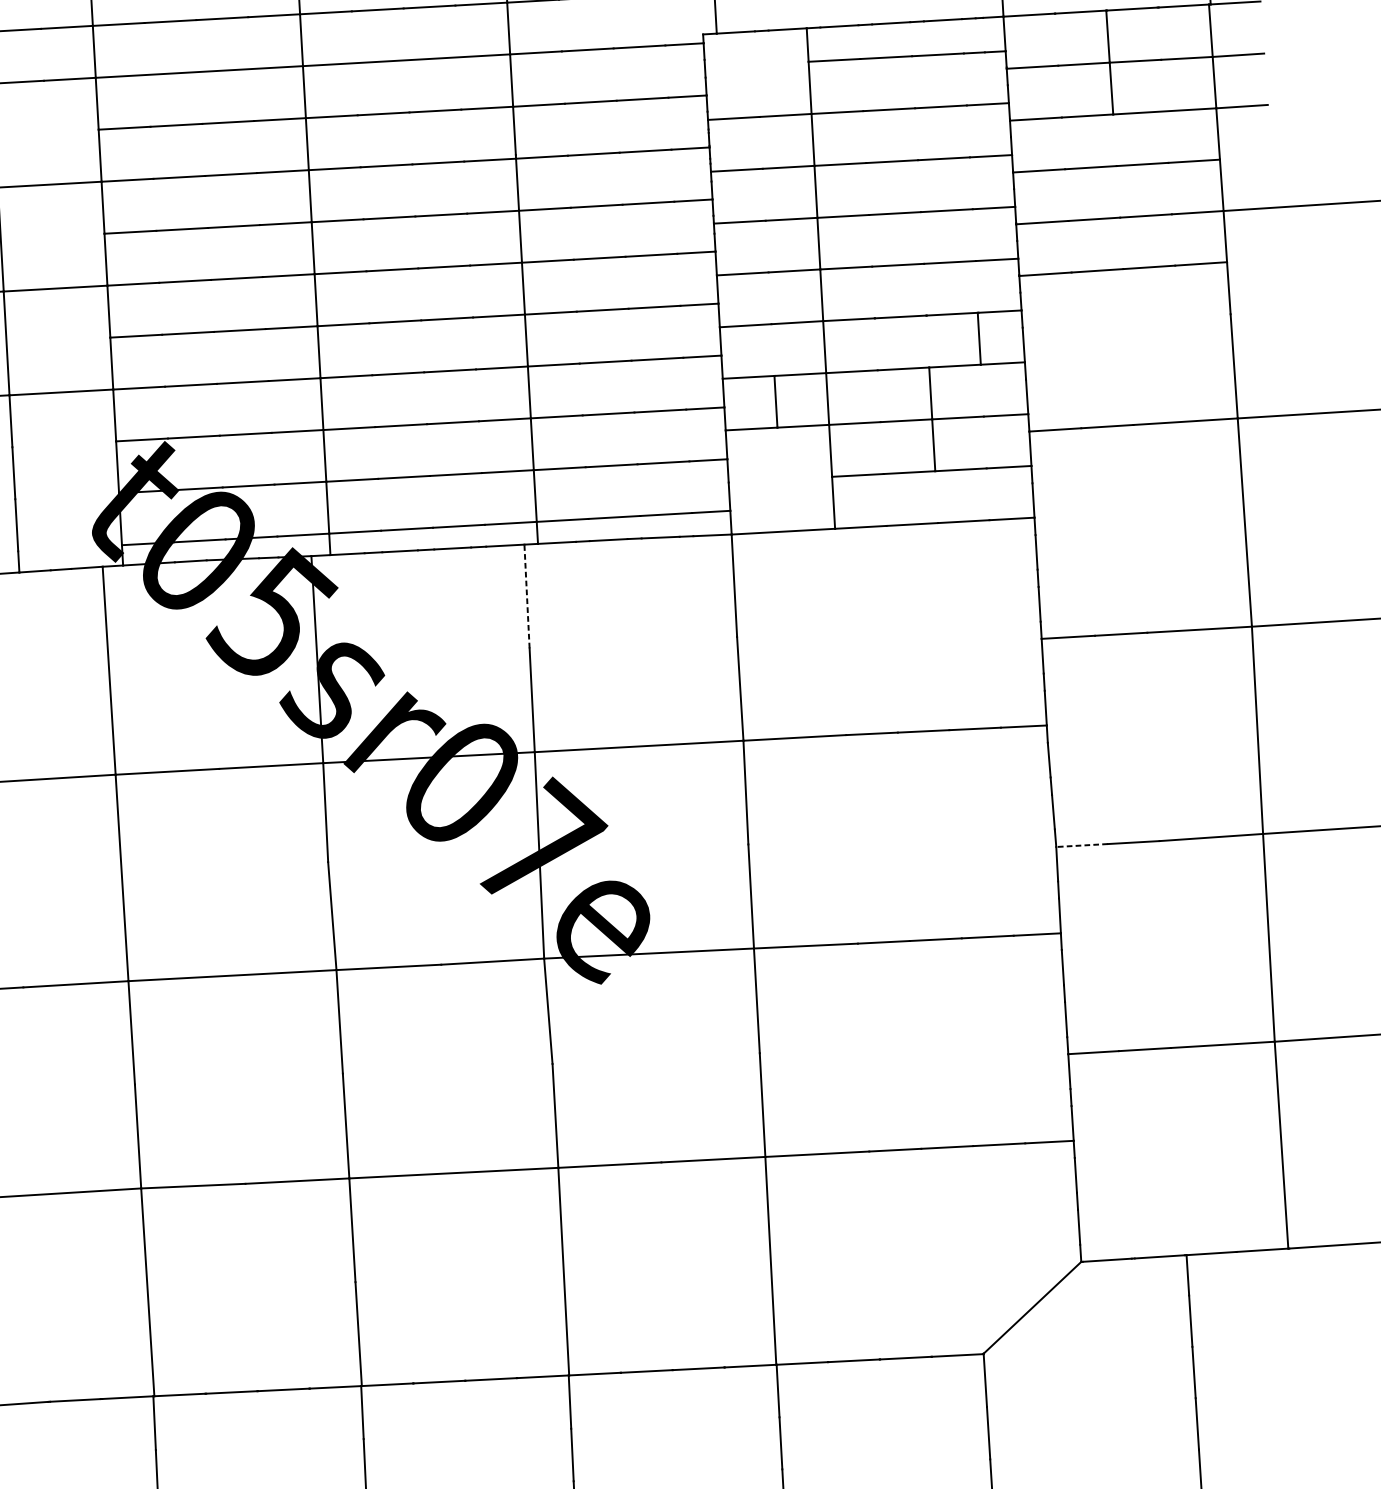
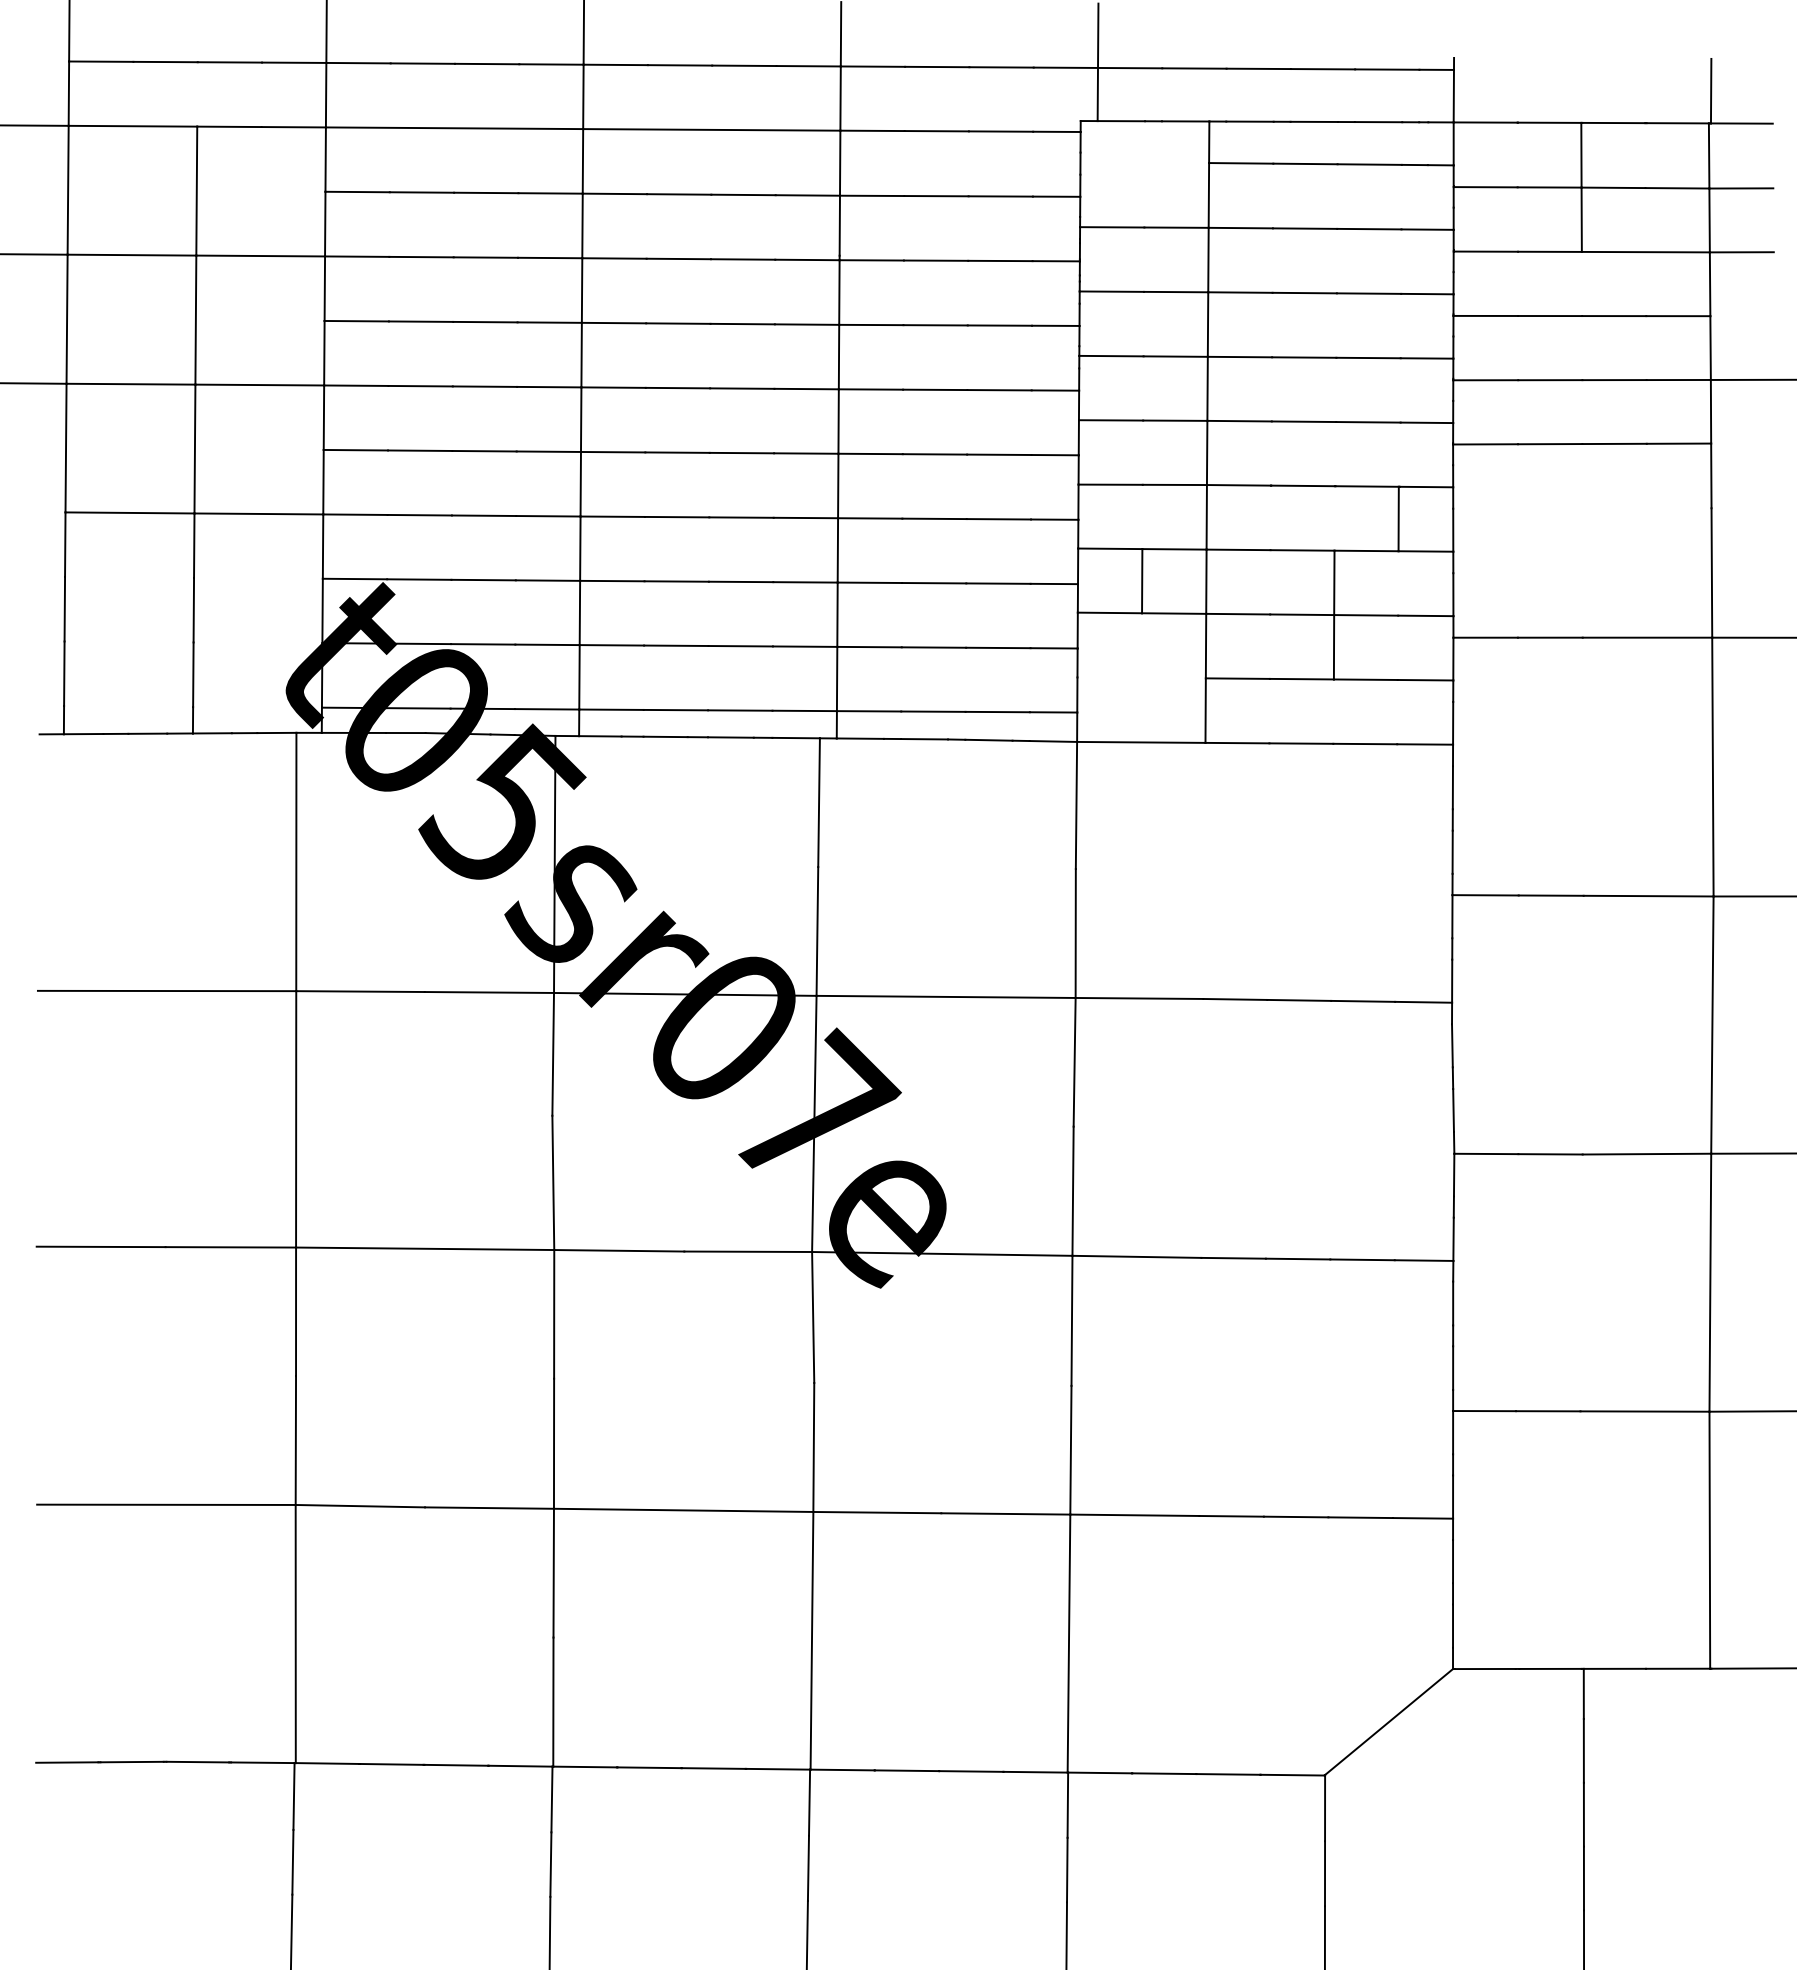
line: (527, 596) -> (819, 802), dashed -> solid
line: (1081, 845) -> (1485, 1153), dashed -> solid

